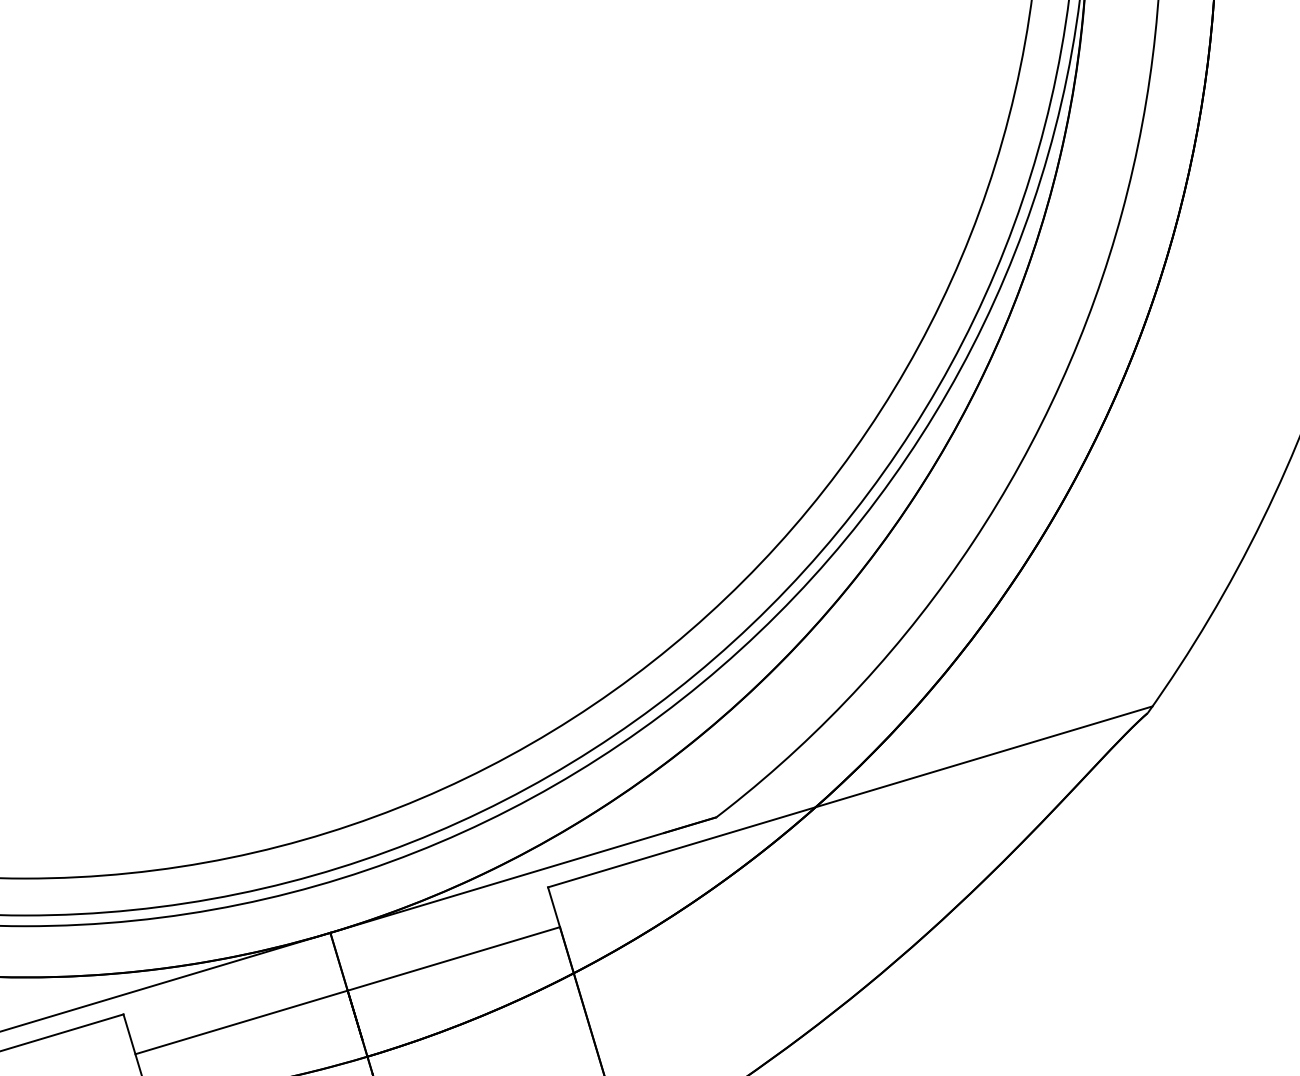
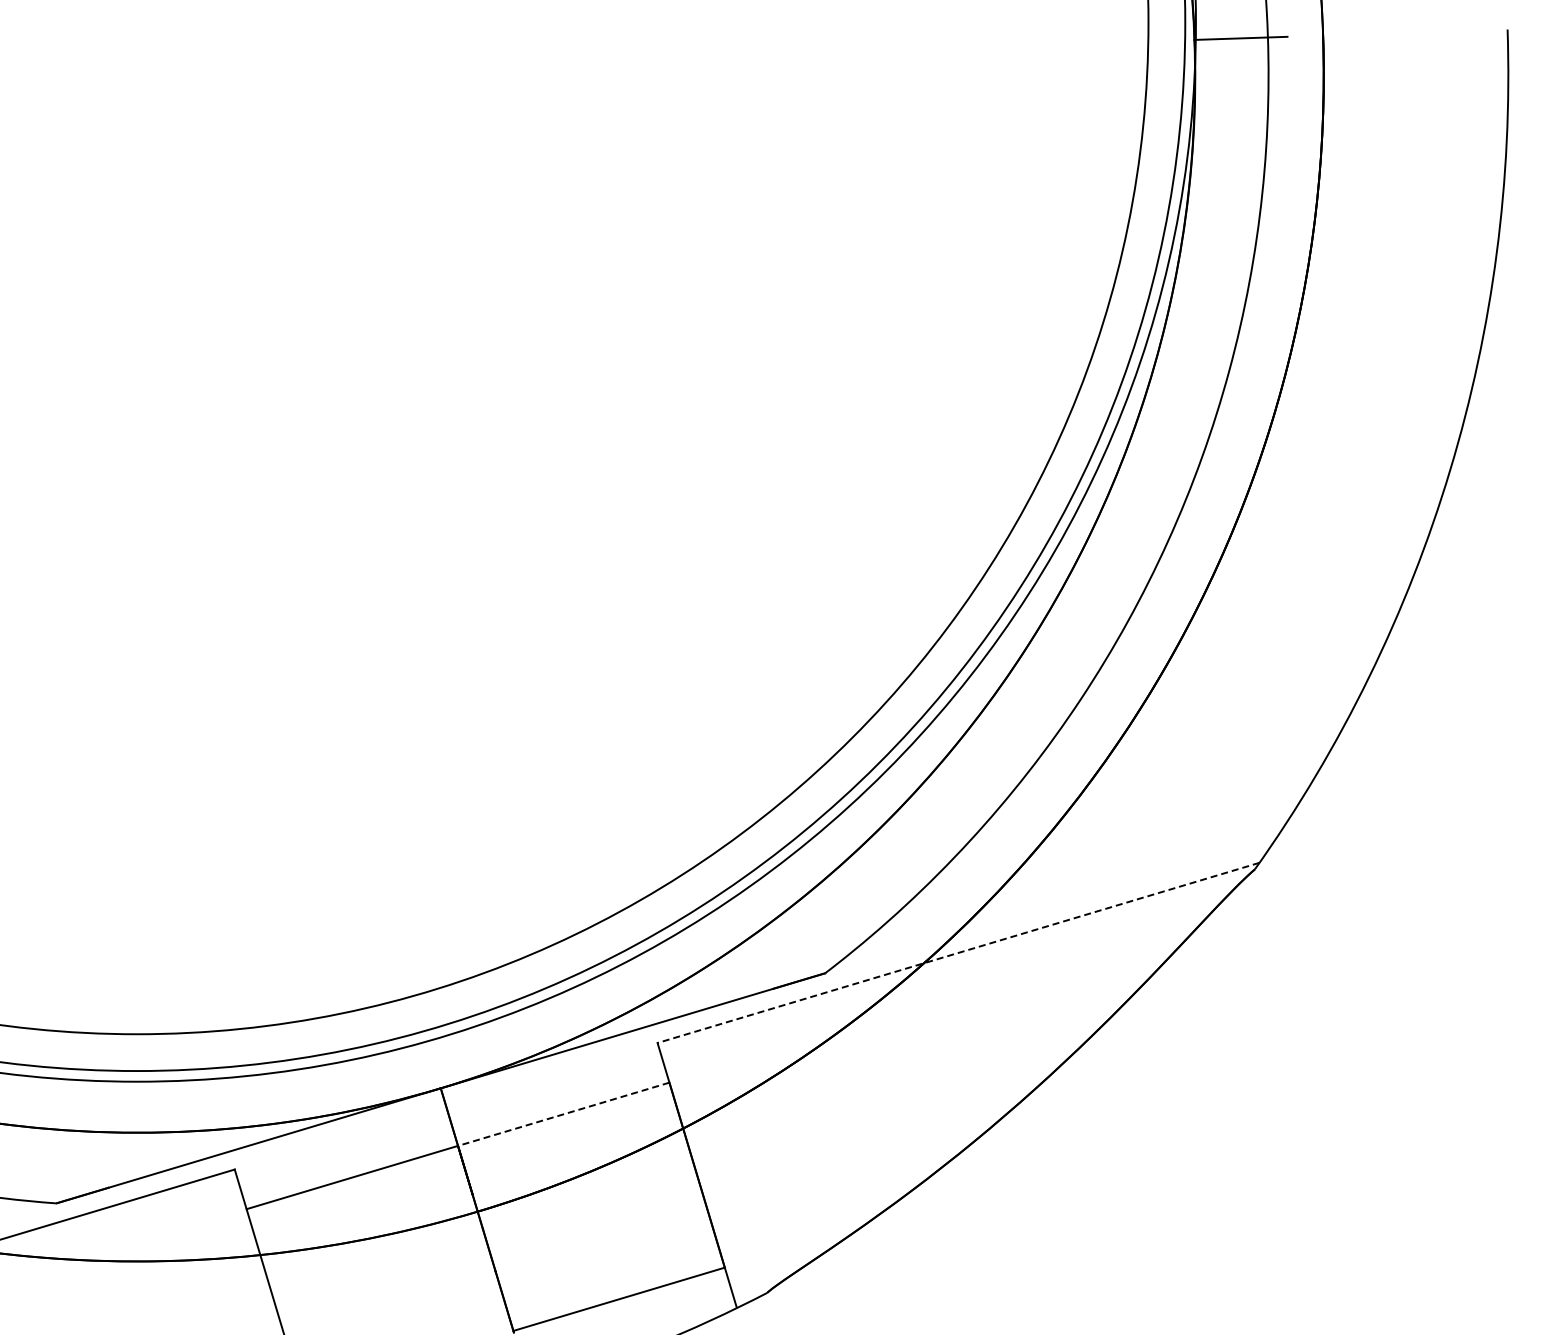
line: (850, 797) -> (958, 953), solid -> dashed
line: (453, 959) -> (563, 1114), solid -> dashed

